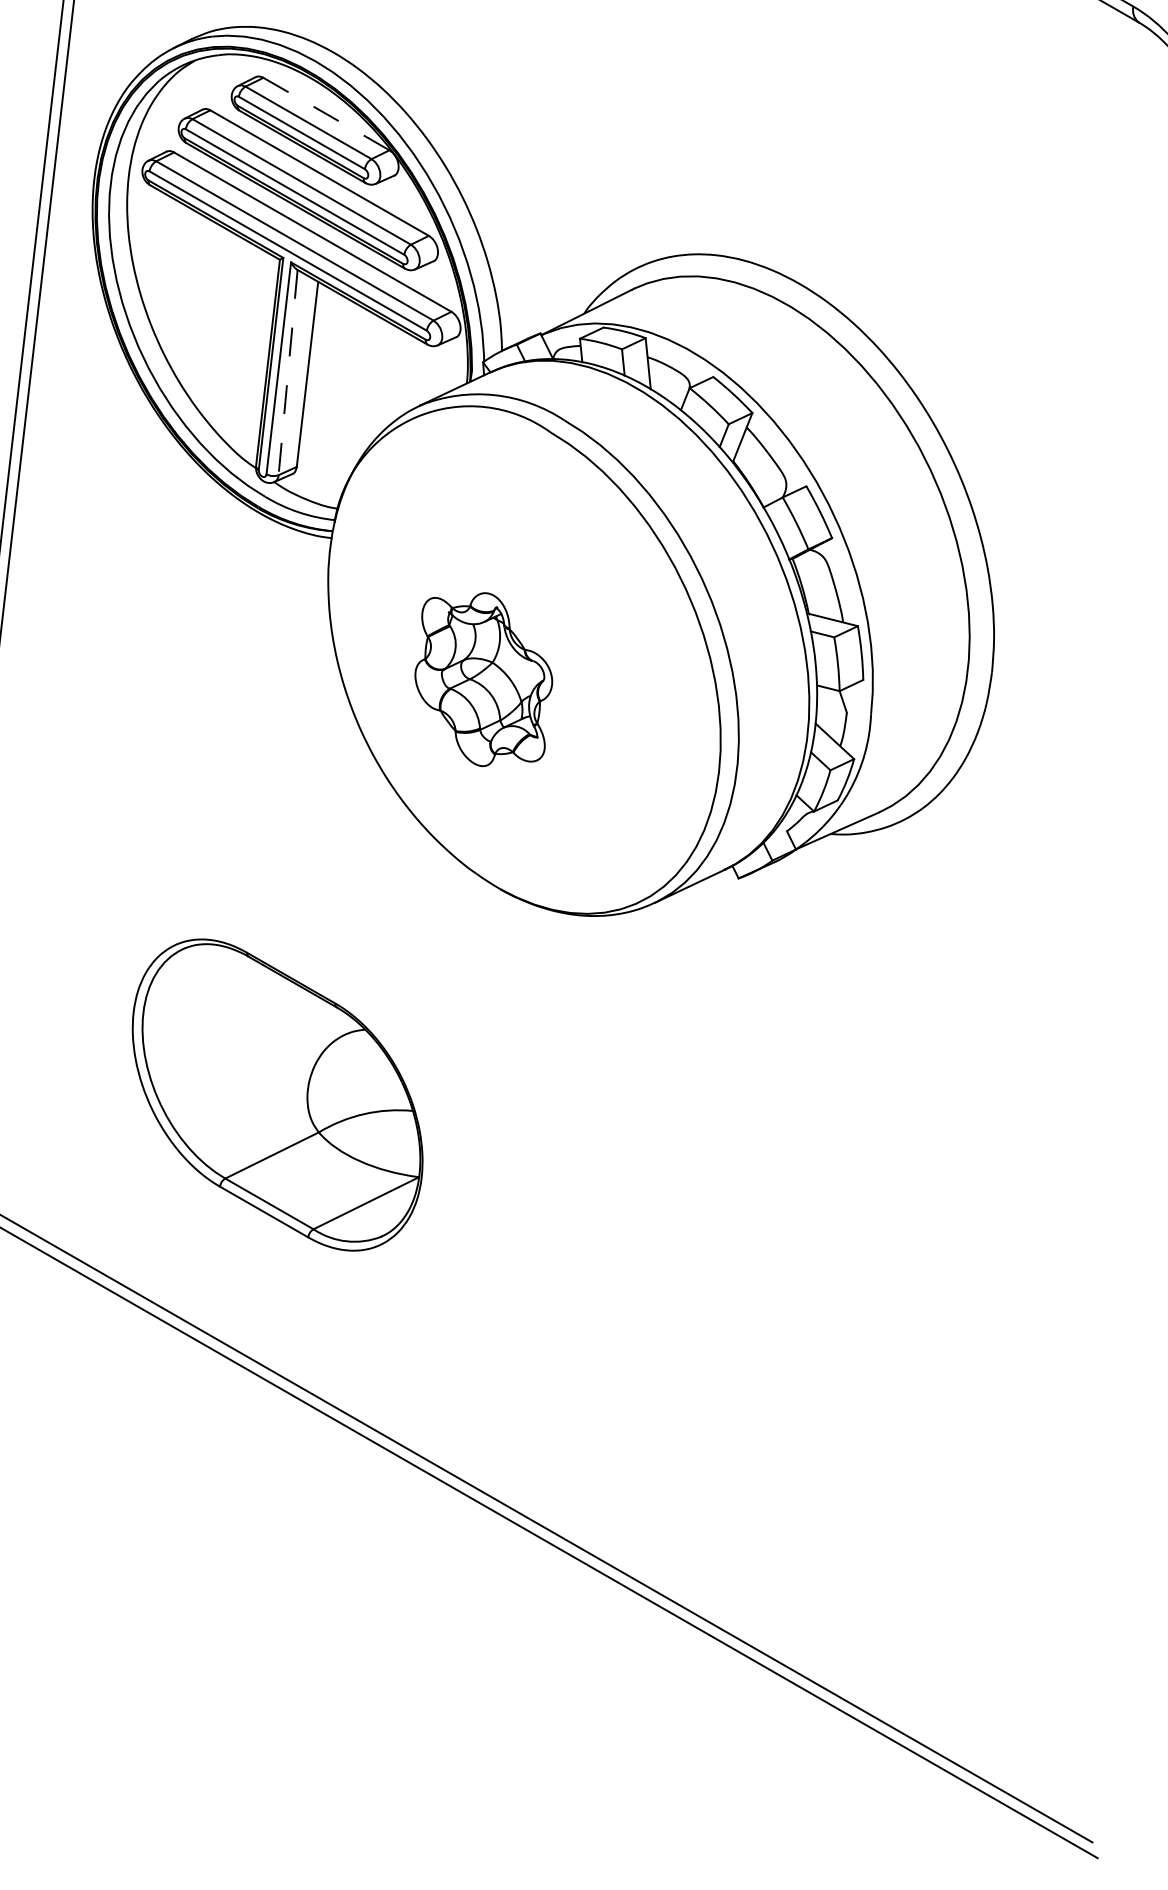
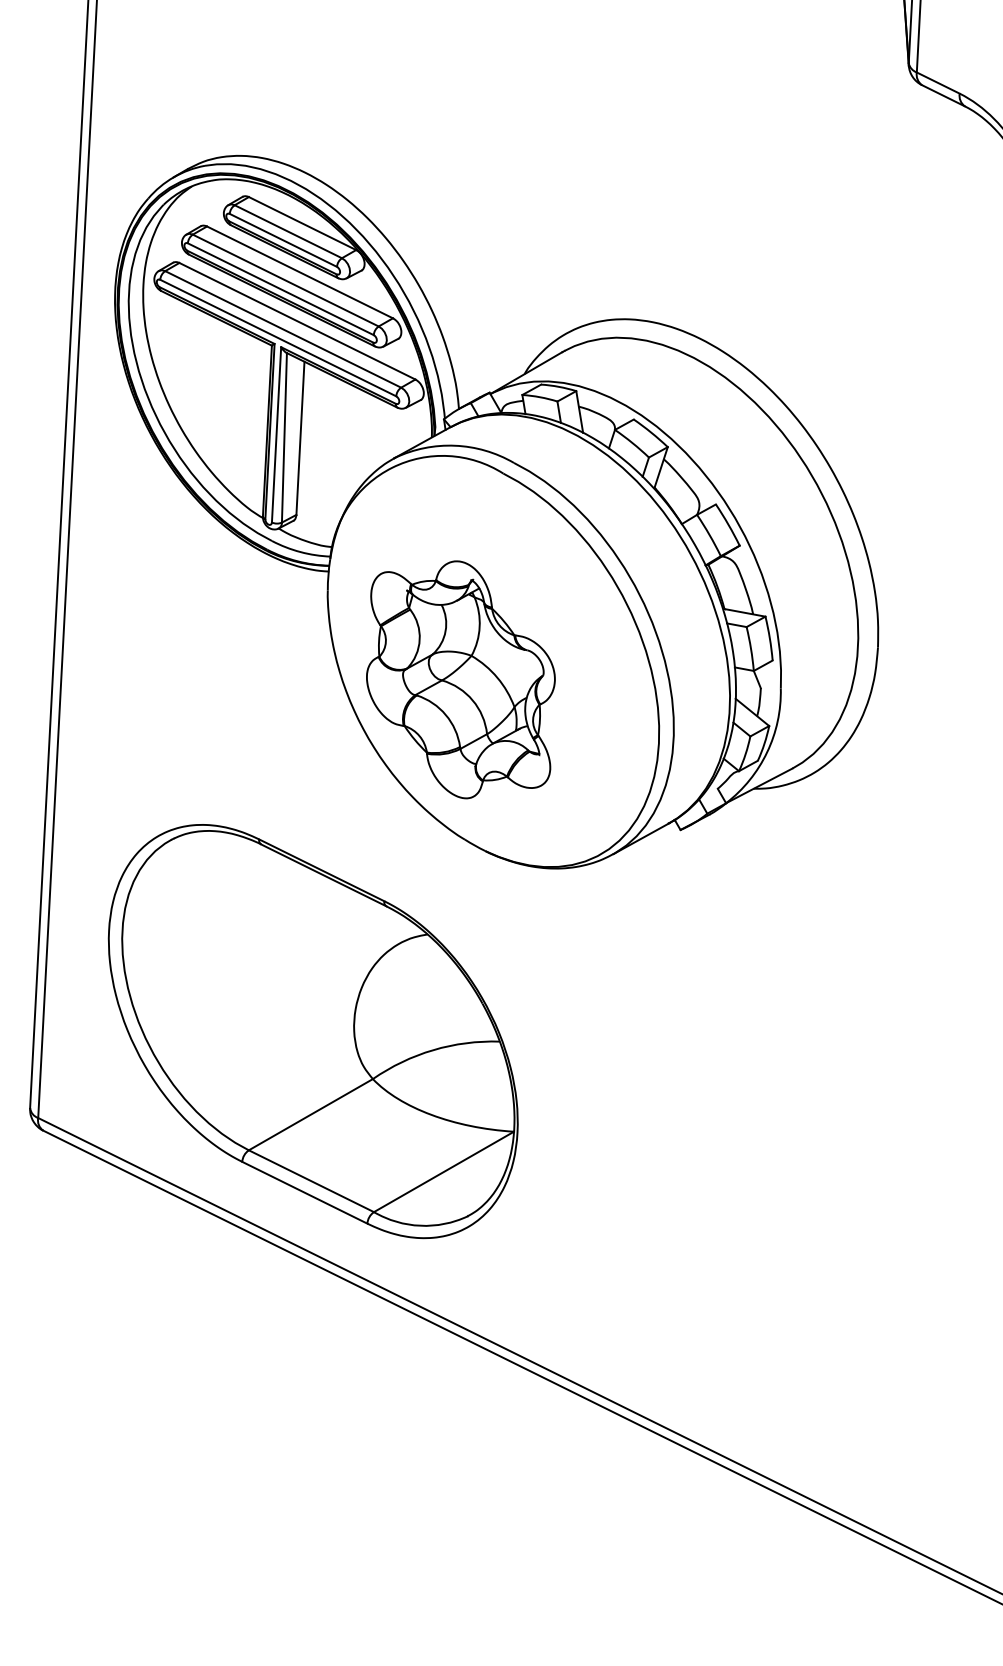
line: (326, 113) -> (302, 223), dashed -> solid
line: (288, 372) -> (284, 437), dashed -> solid
part: (483, 679) -> (460, 679), size x1.67
part: (276, 1094) -> (312, 1031), size x1.67

